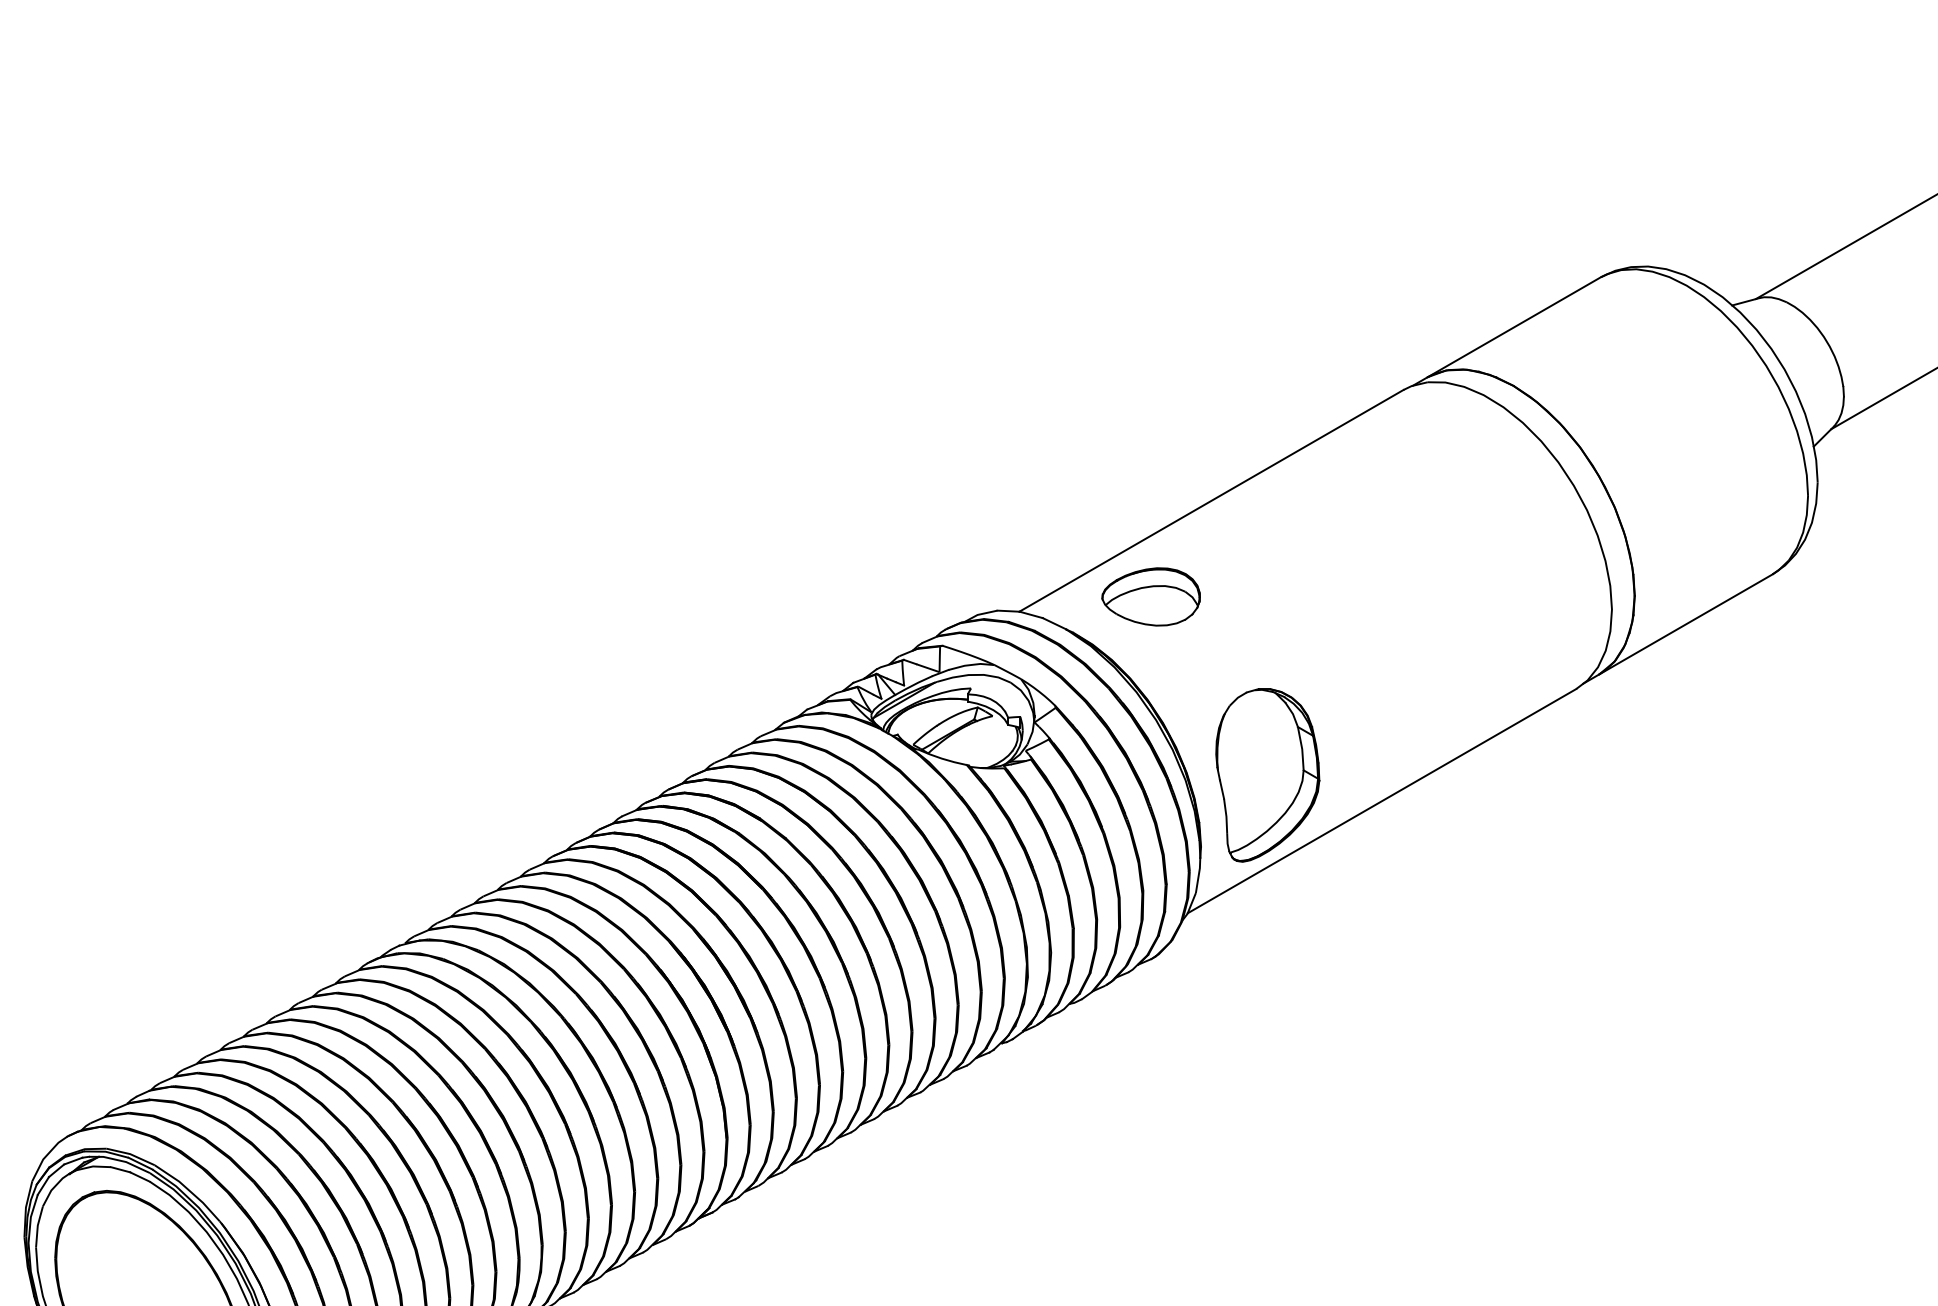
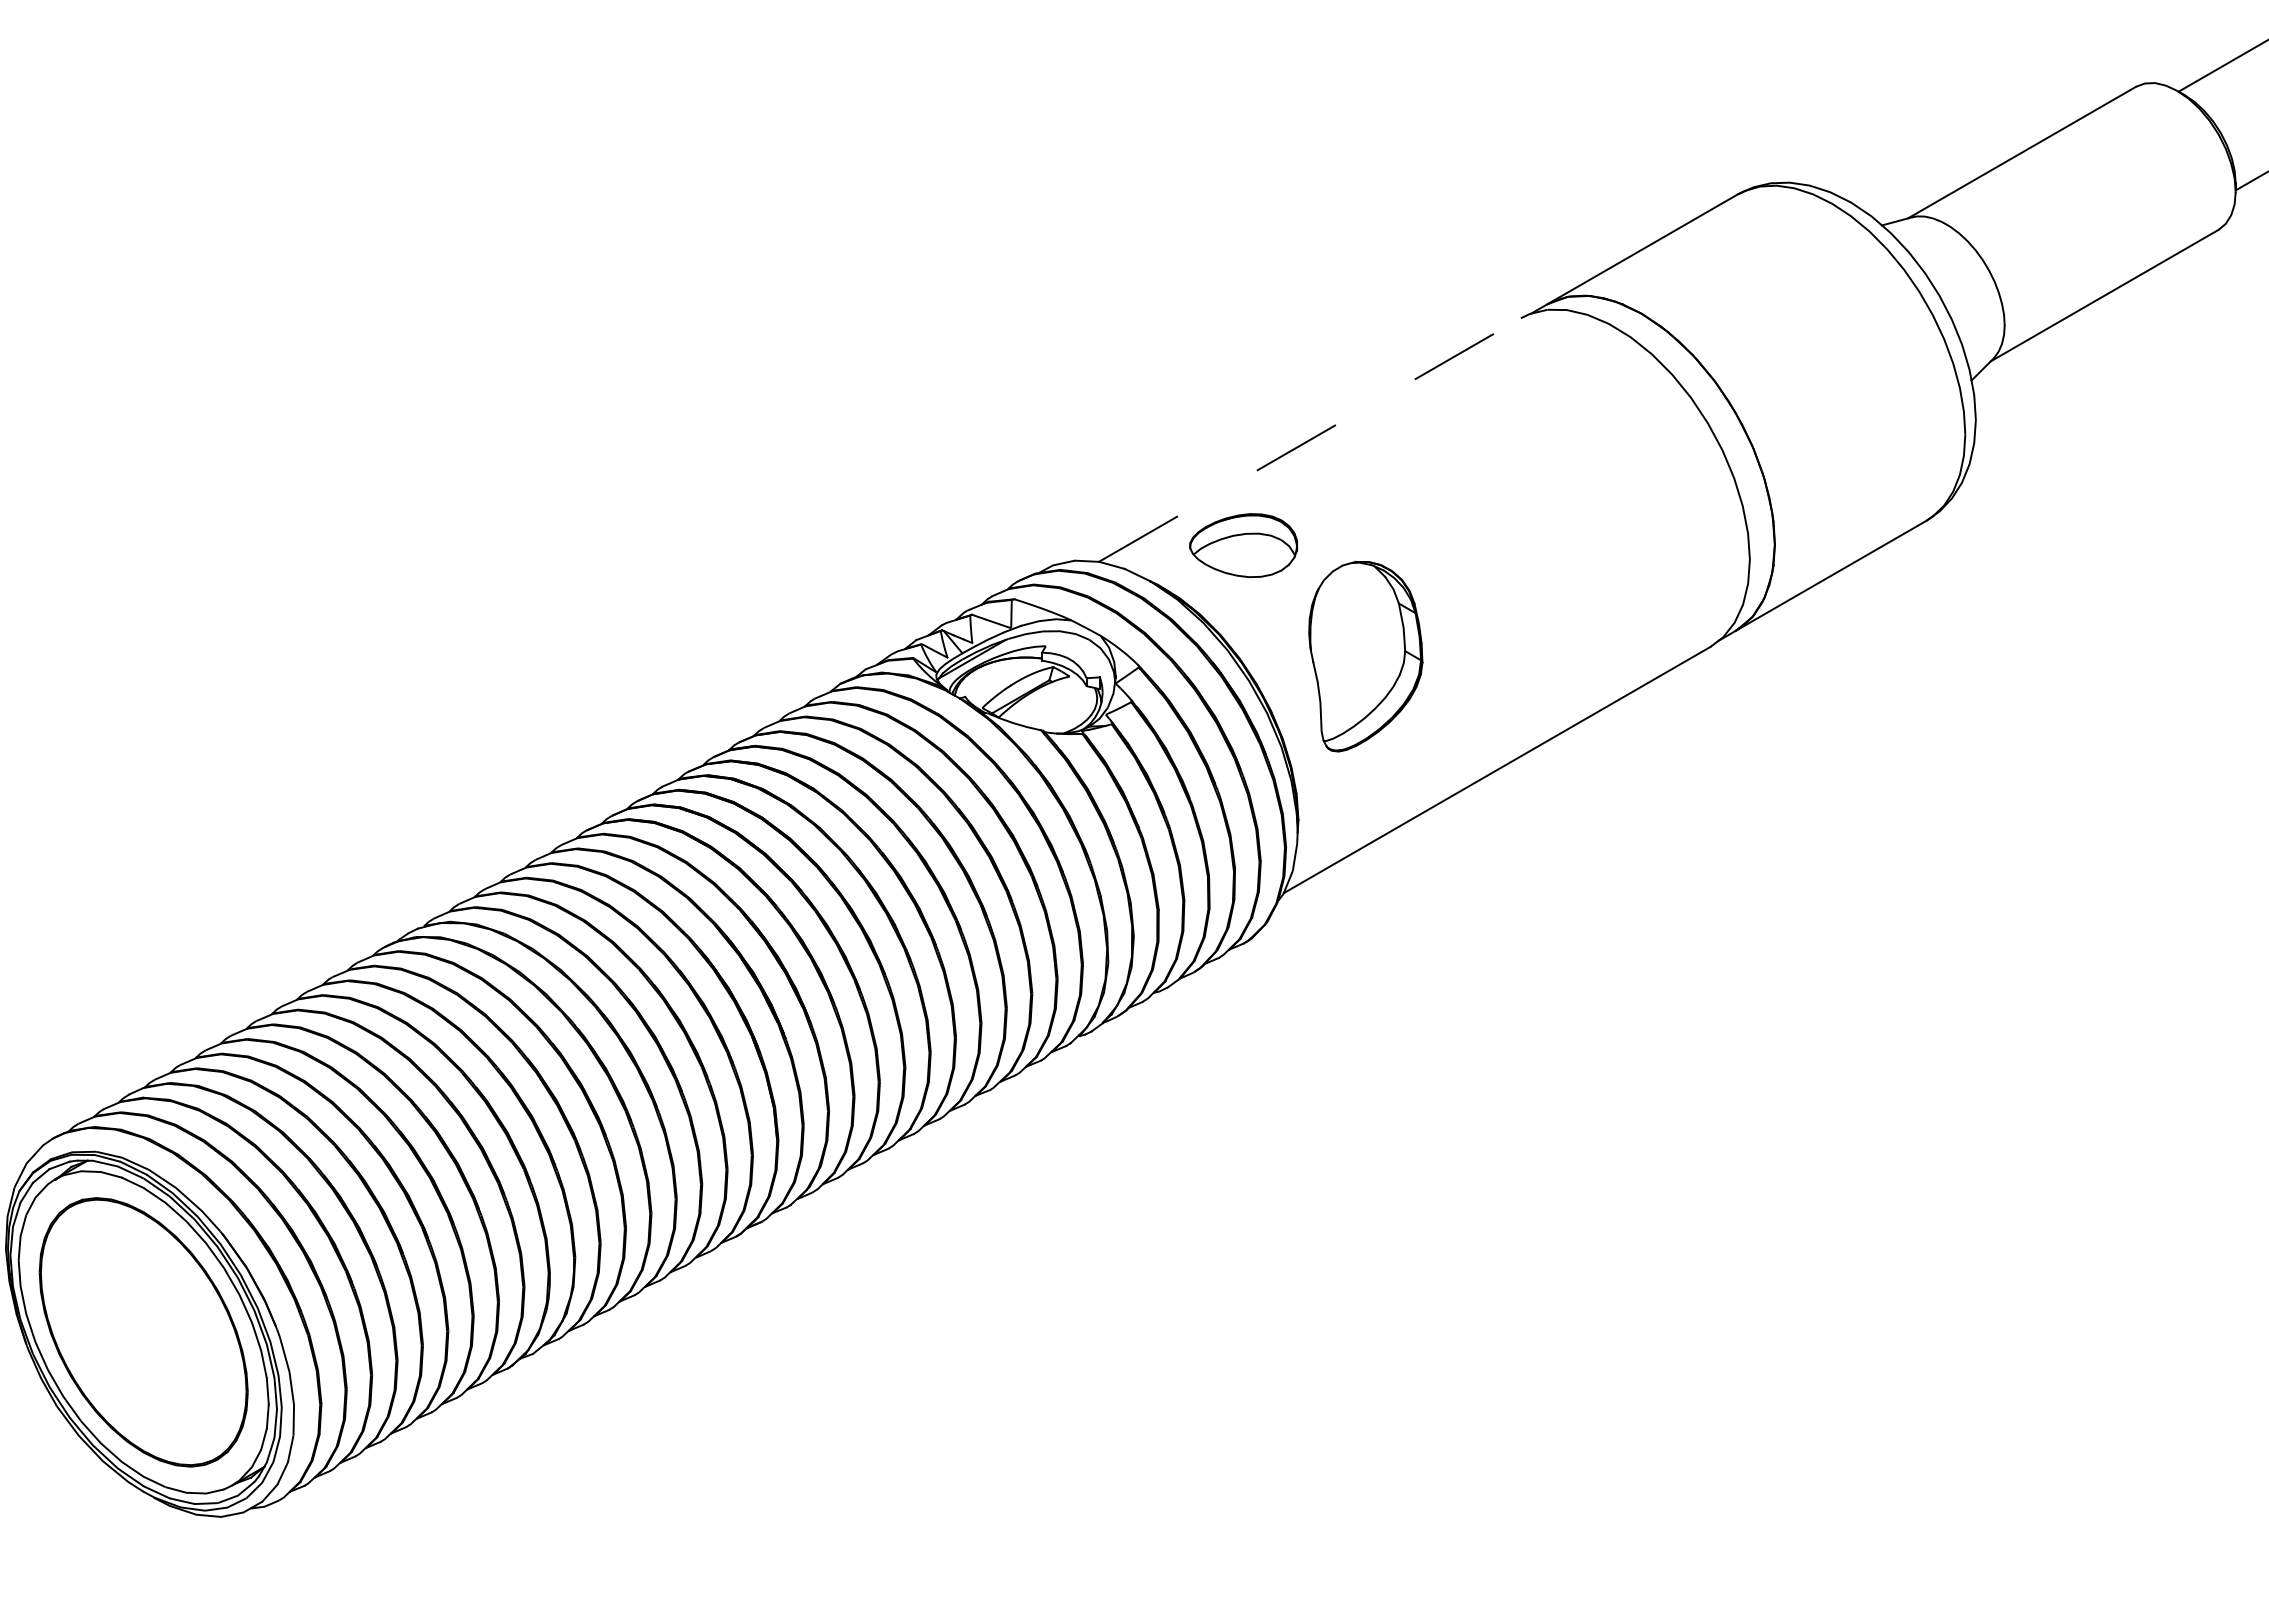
line: (1211, 501) -> (1309, 440), solid -> dashed
part: (1267, 775) -> (1365, 656), moved

